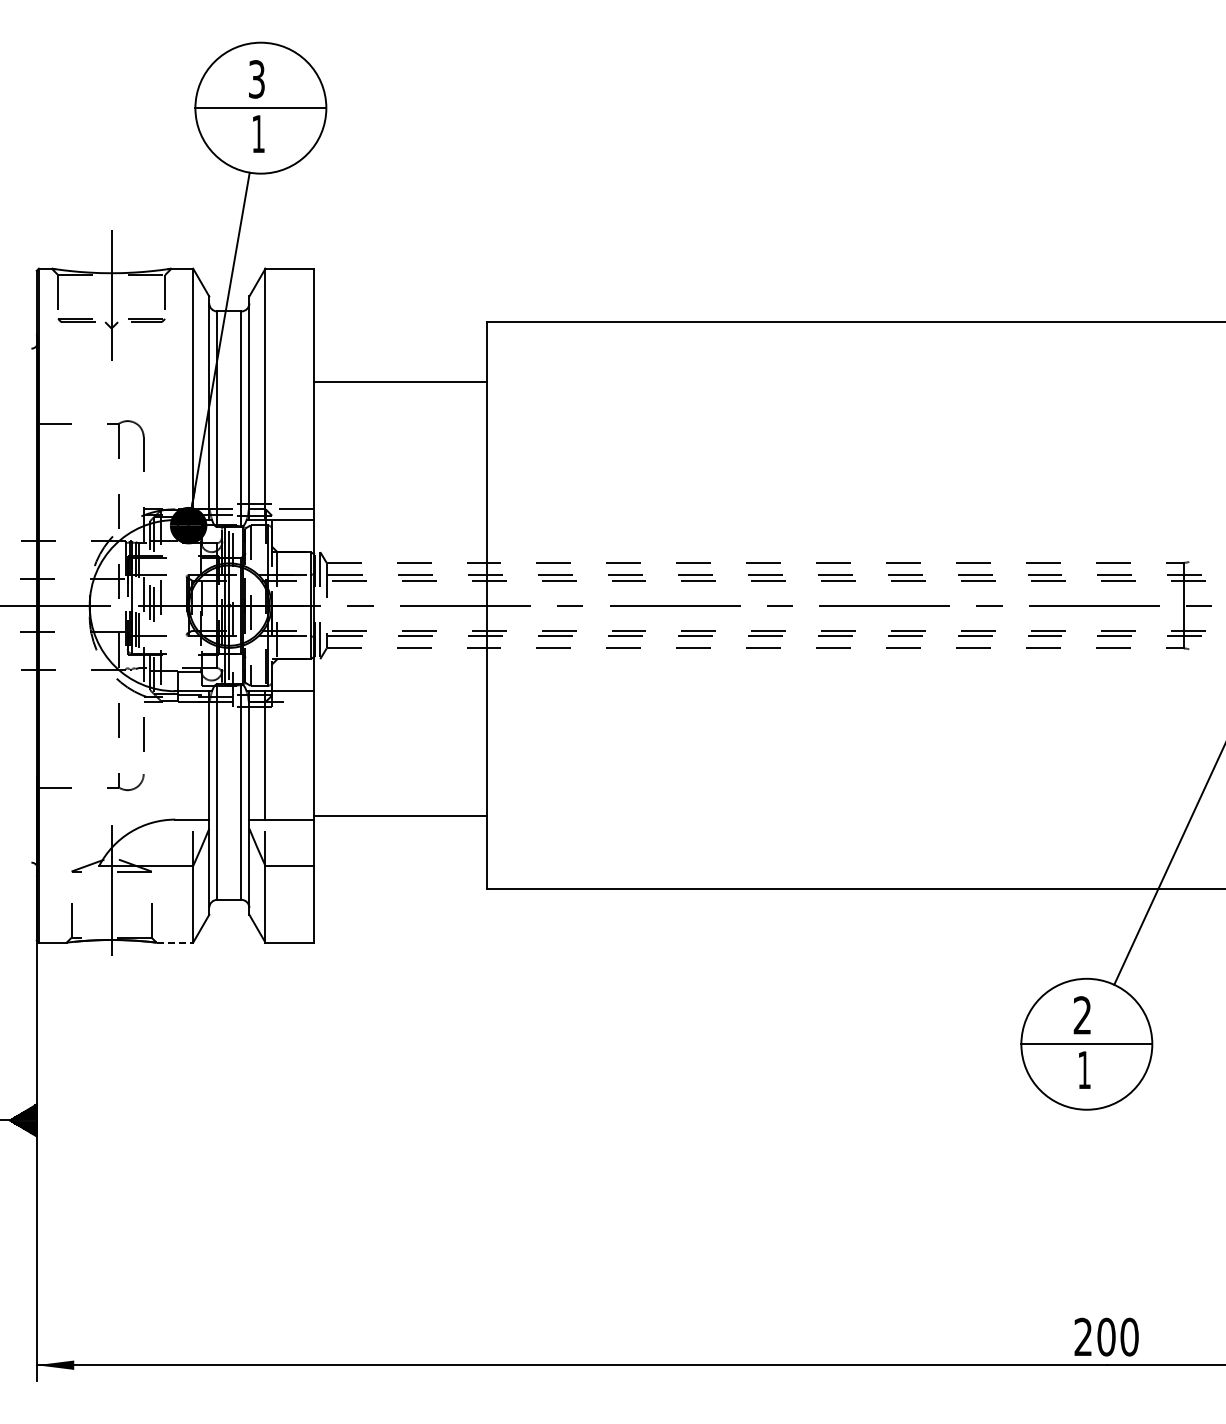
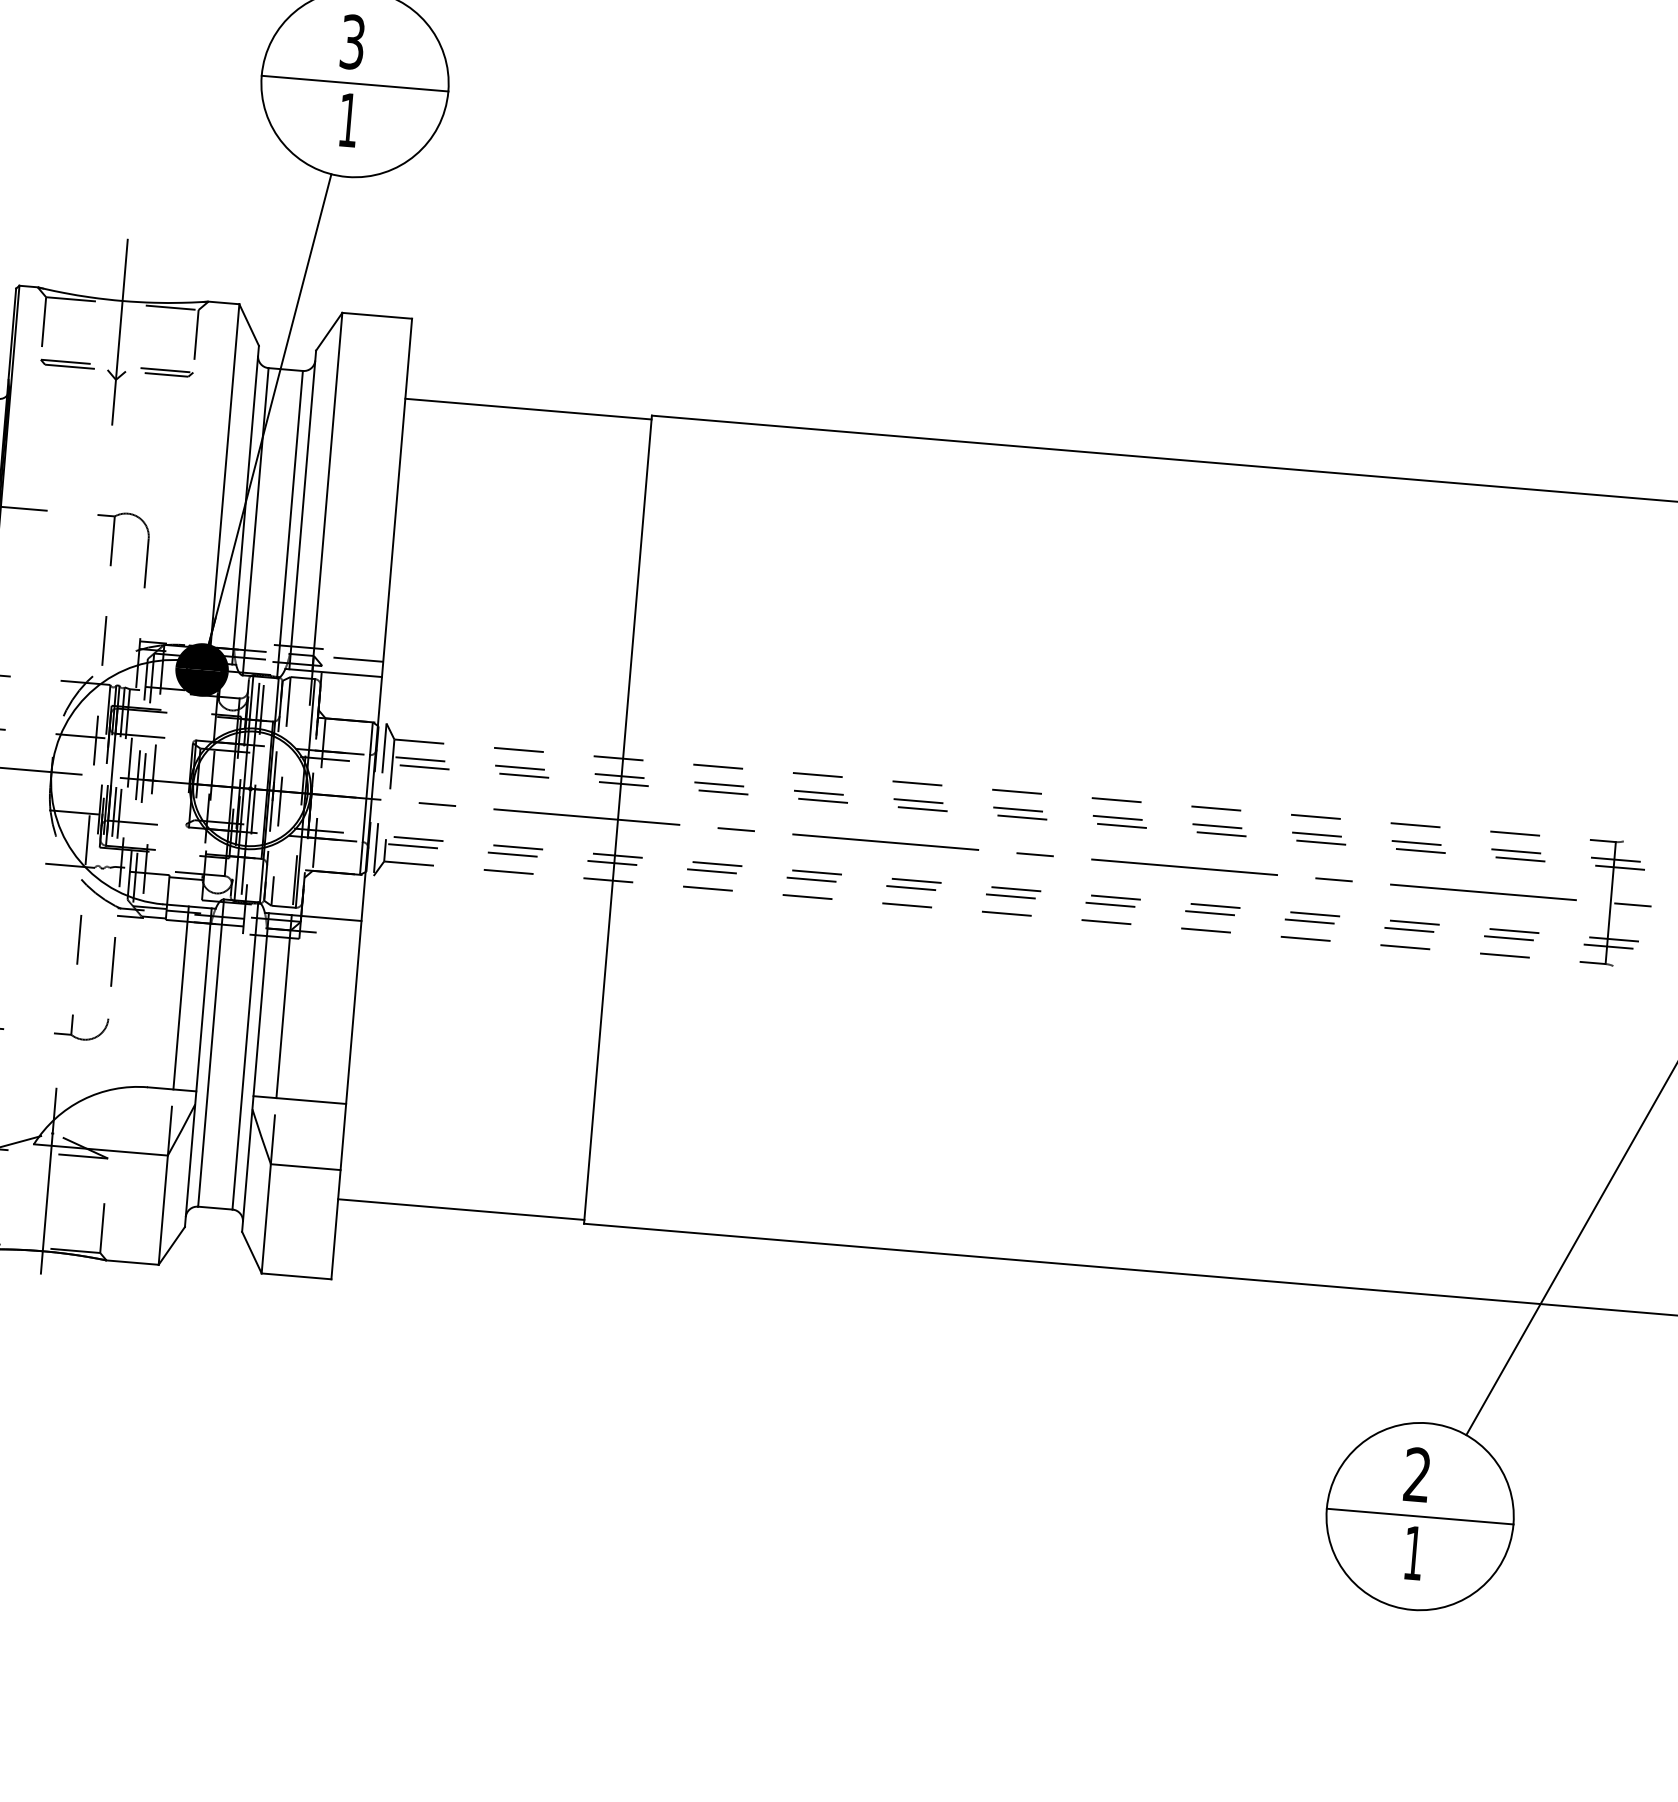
line: (400, 381) -> (528, 408), moved
line: (193, 755) -> (181, 998), added
line: (400, 816) -> (460, 1209), moved
line: (175, 942) -> (133, 1262), dashed -> solid

